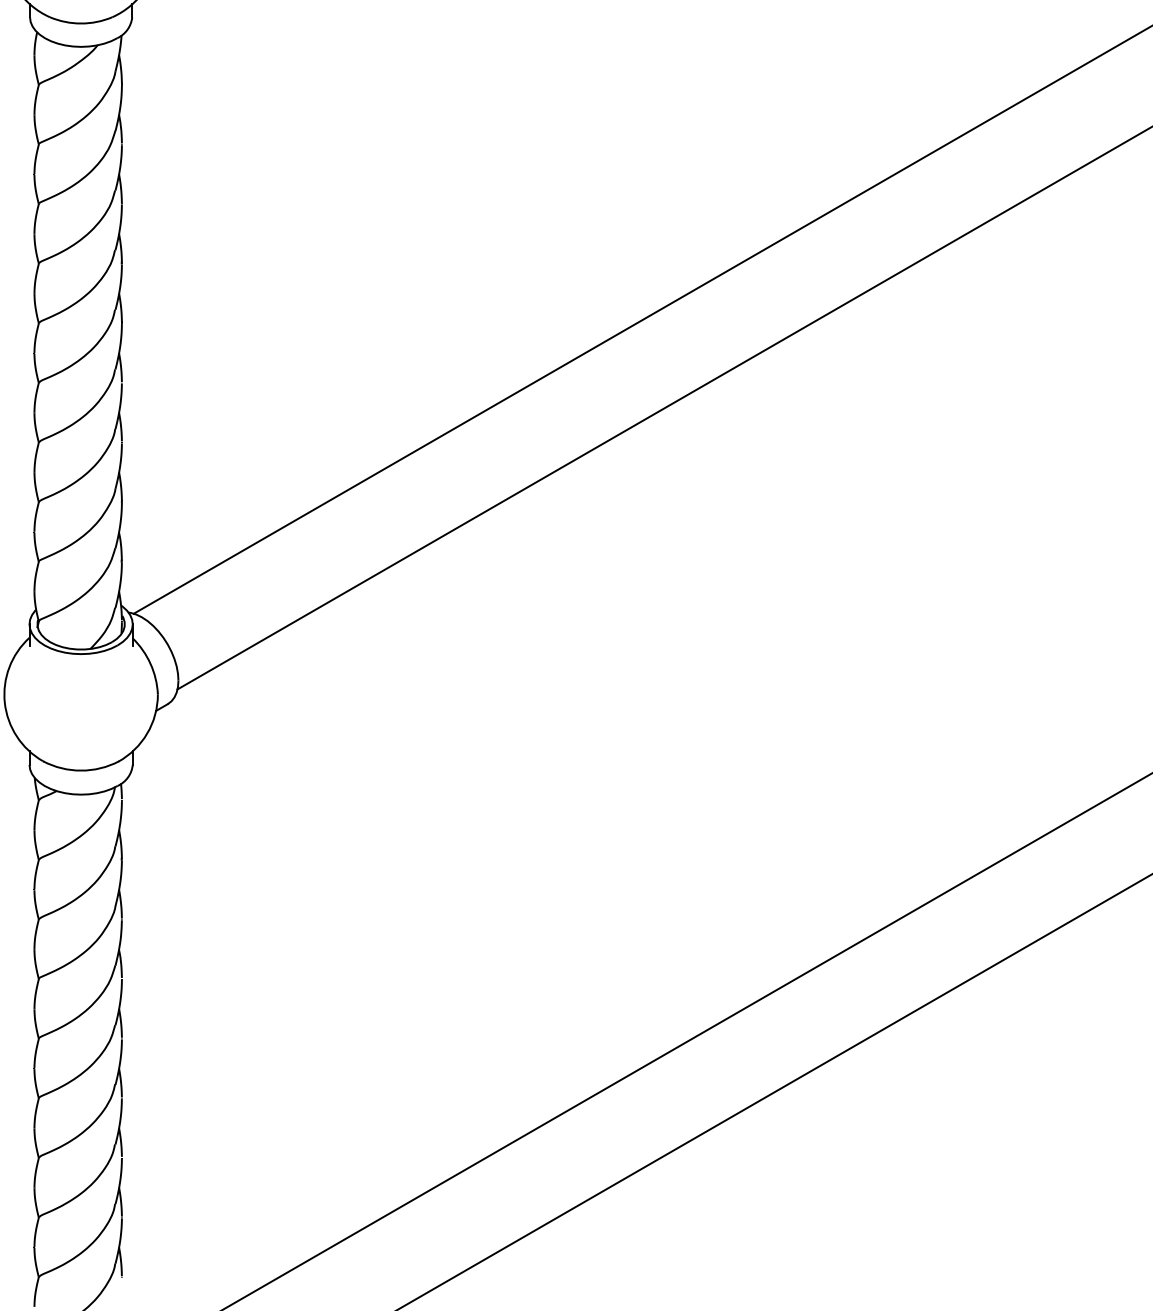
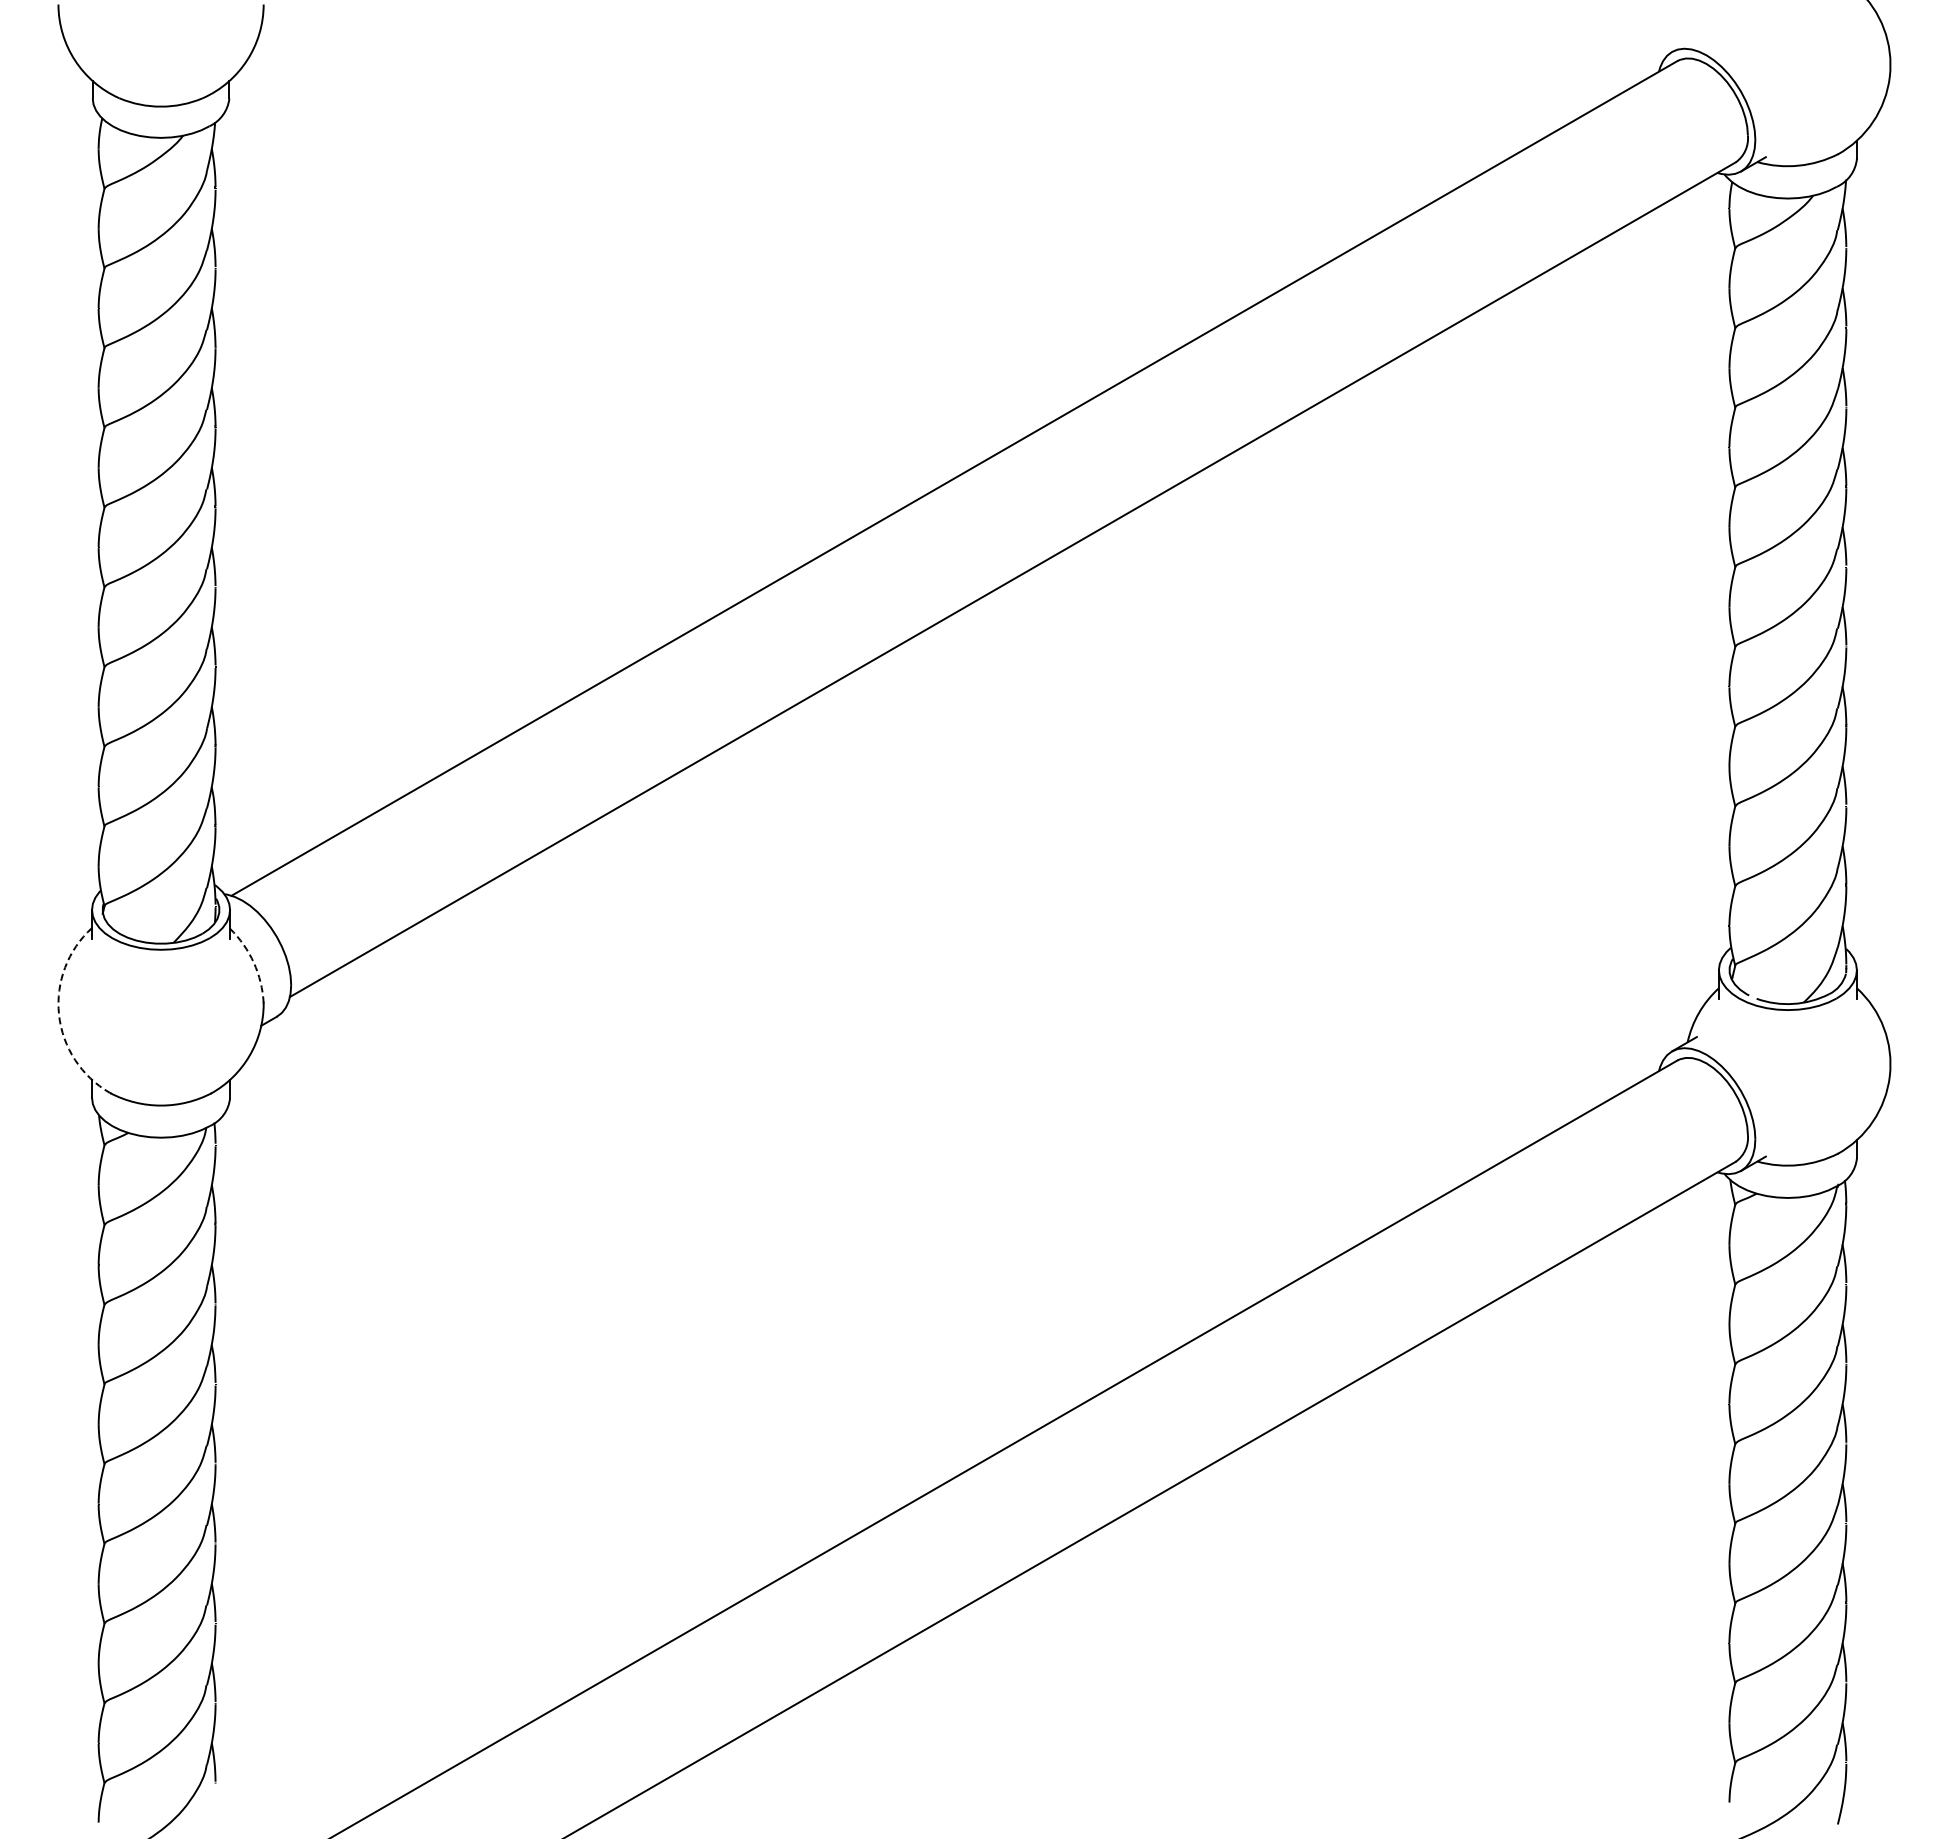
arc: (150, 663) -> (253, 962), solid -> dashed
arc: (5, 702) -> (59, 1014), solid -> dashed

